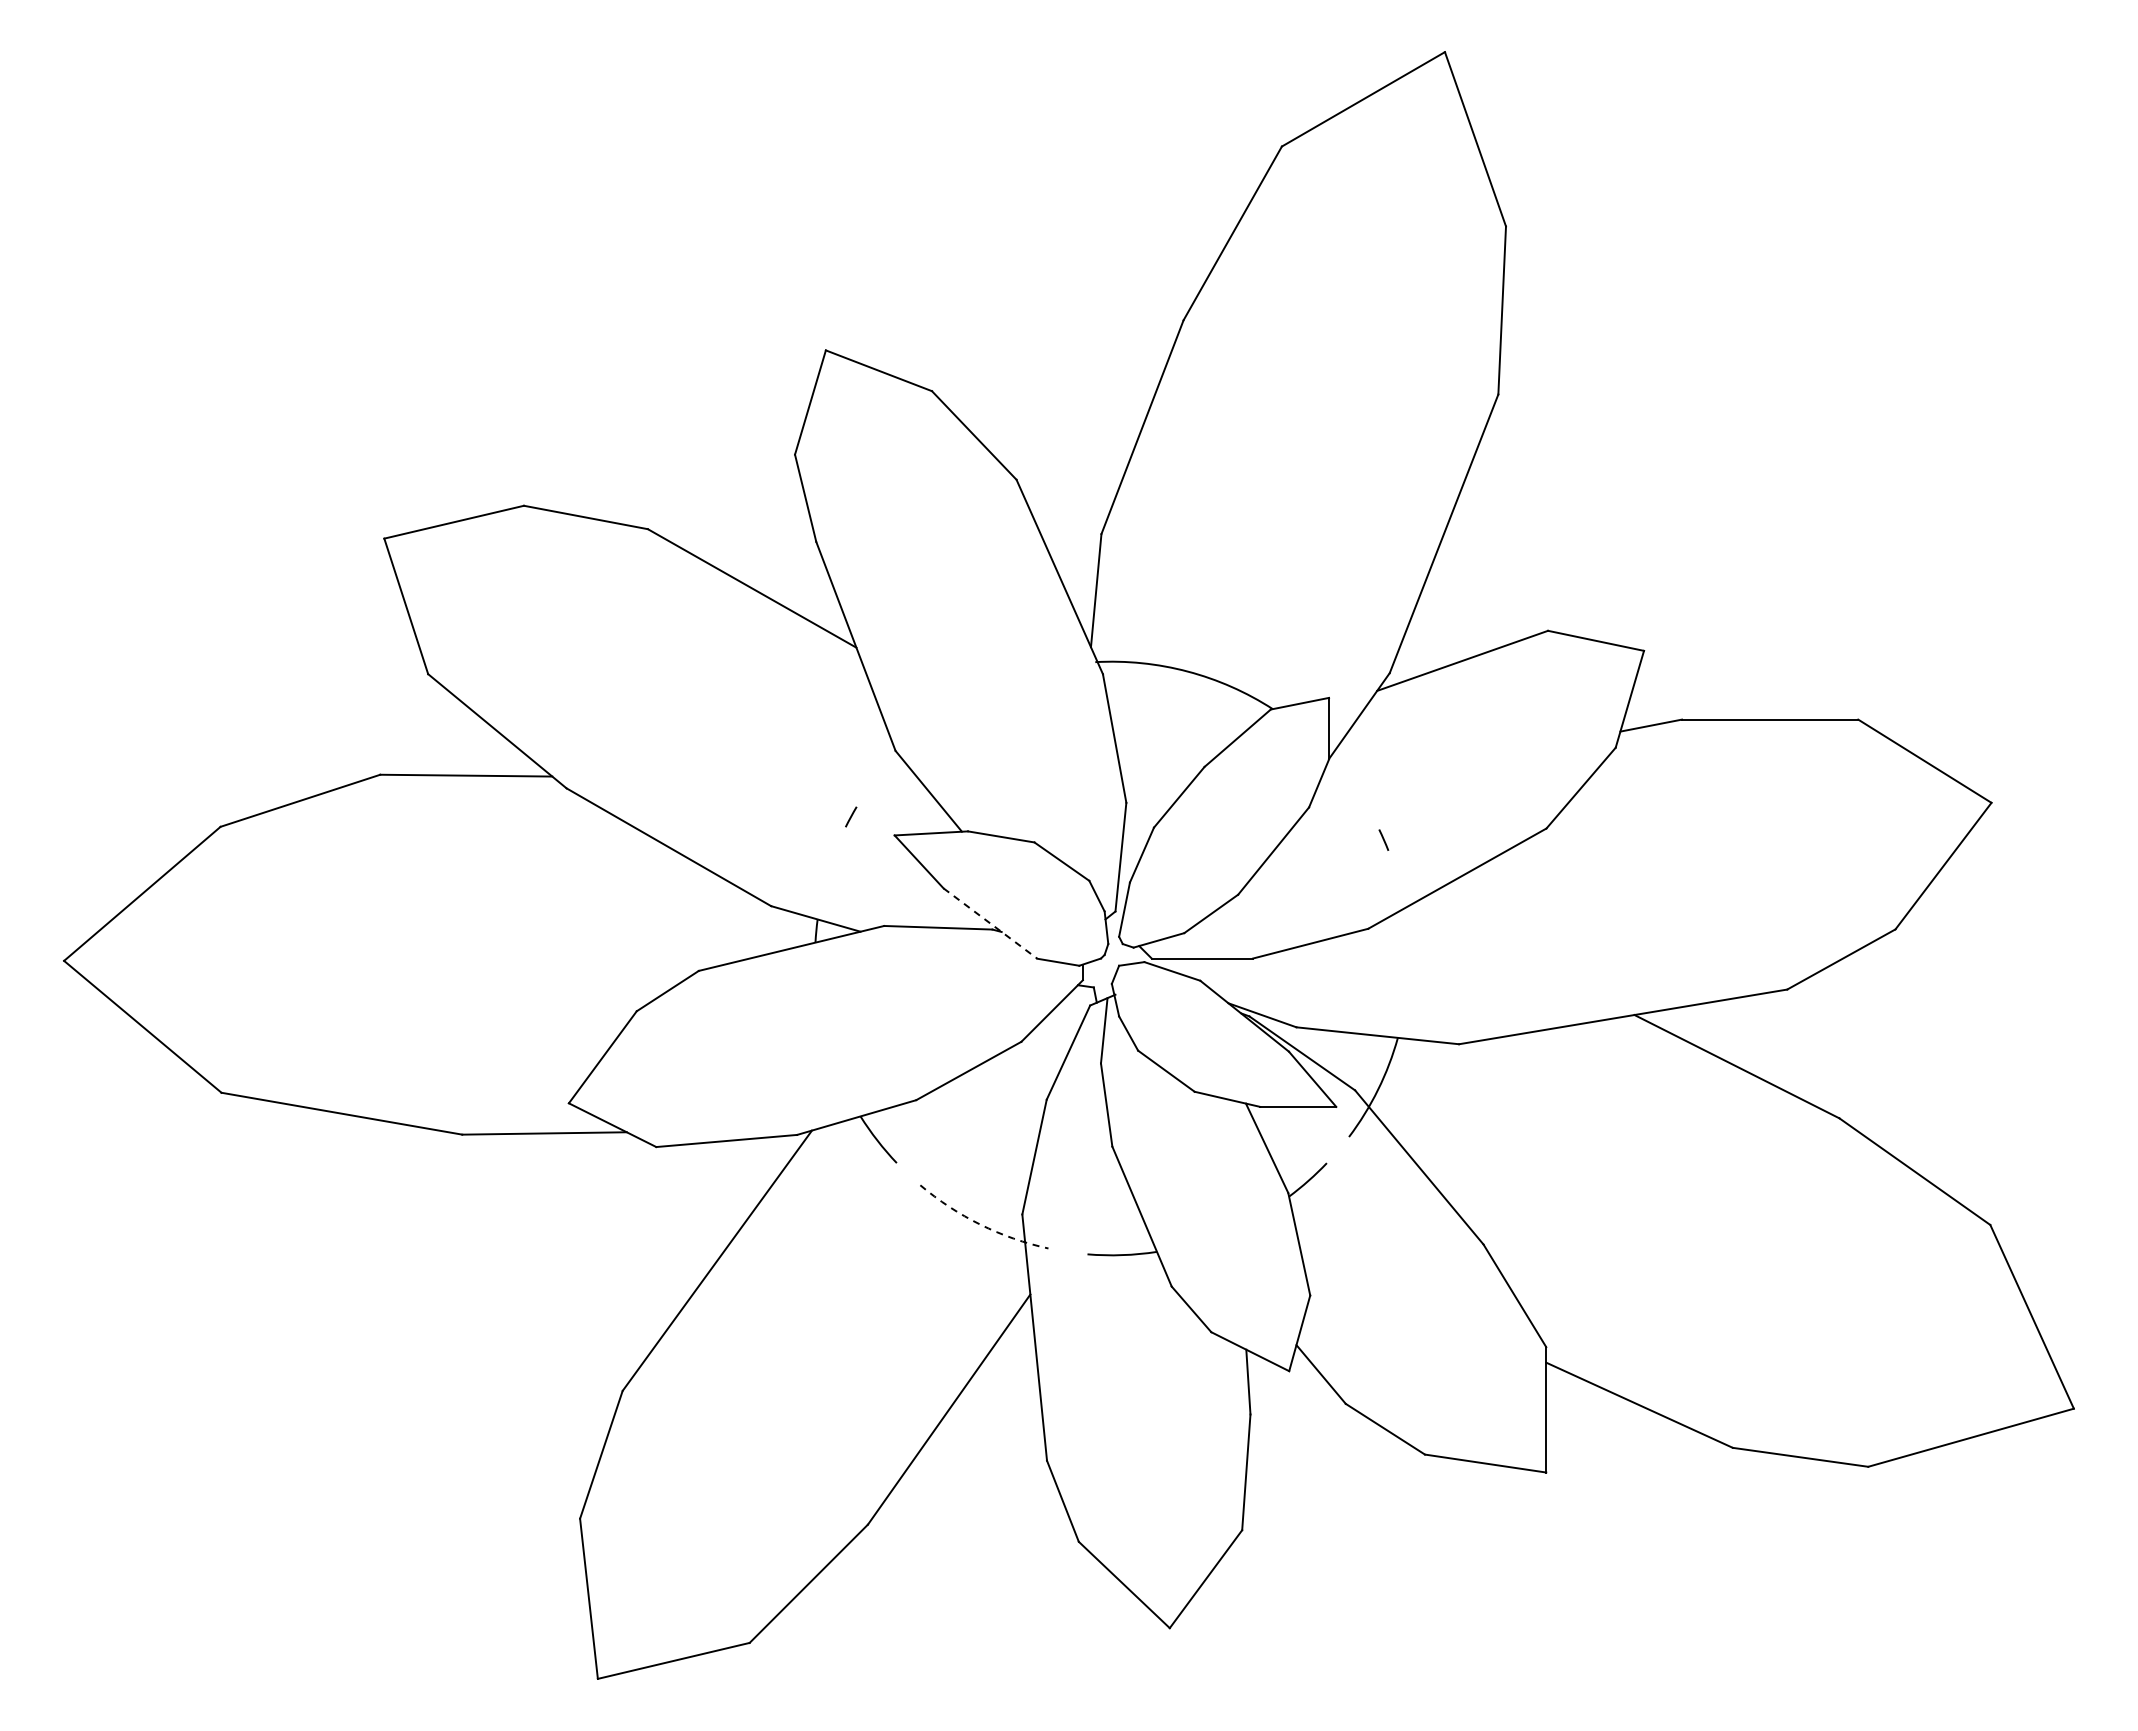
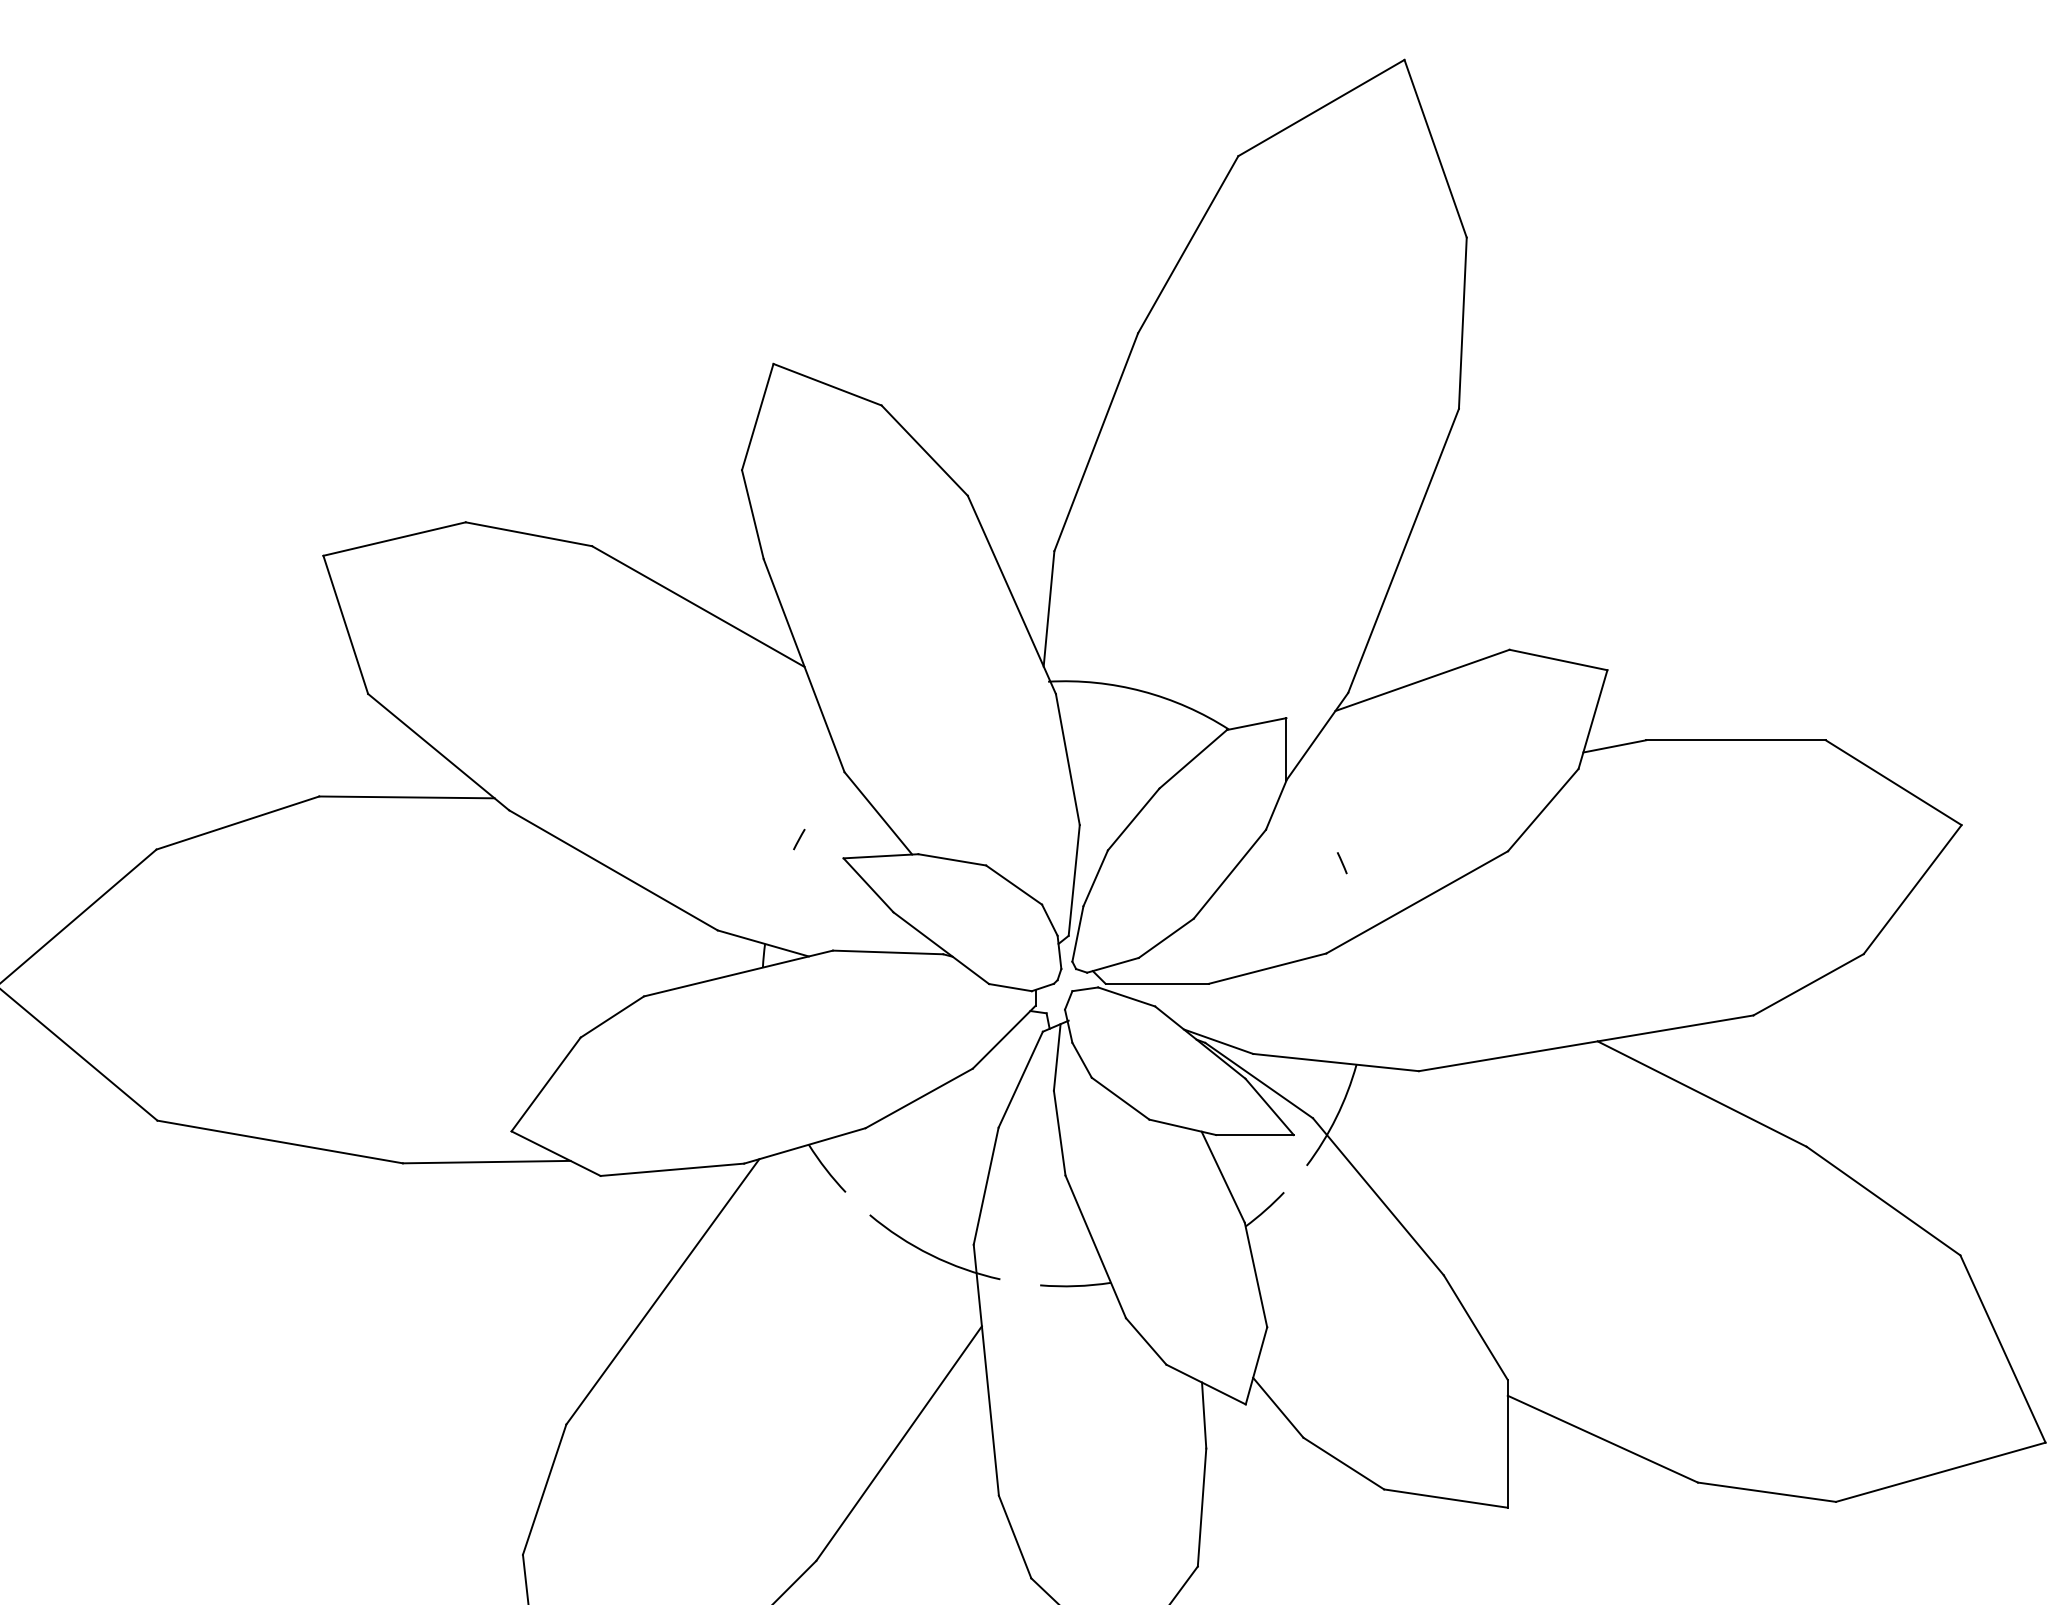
line: (990, 923) -> (941, 948), dashed -> solid
arc: (980, 1224) -> (931, 1254), dashed -> solid

